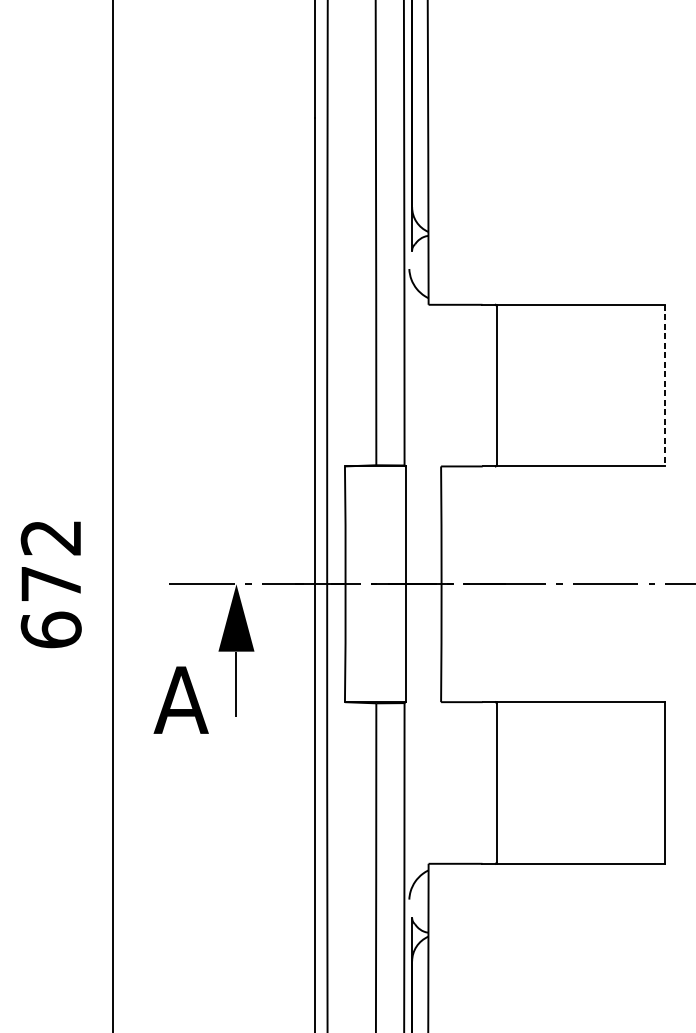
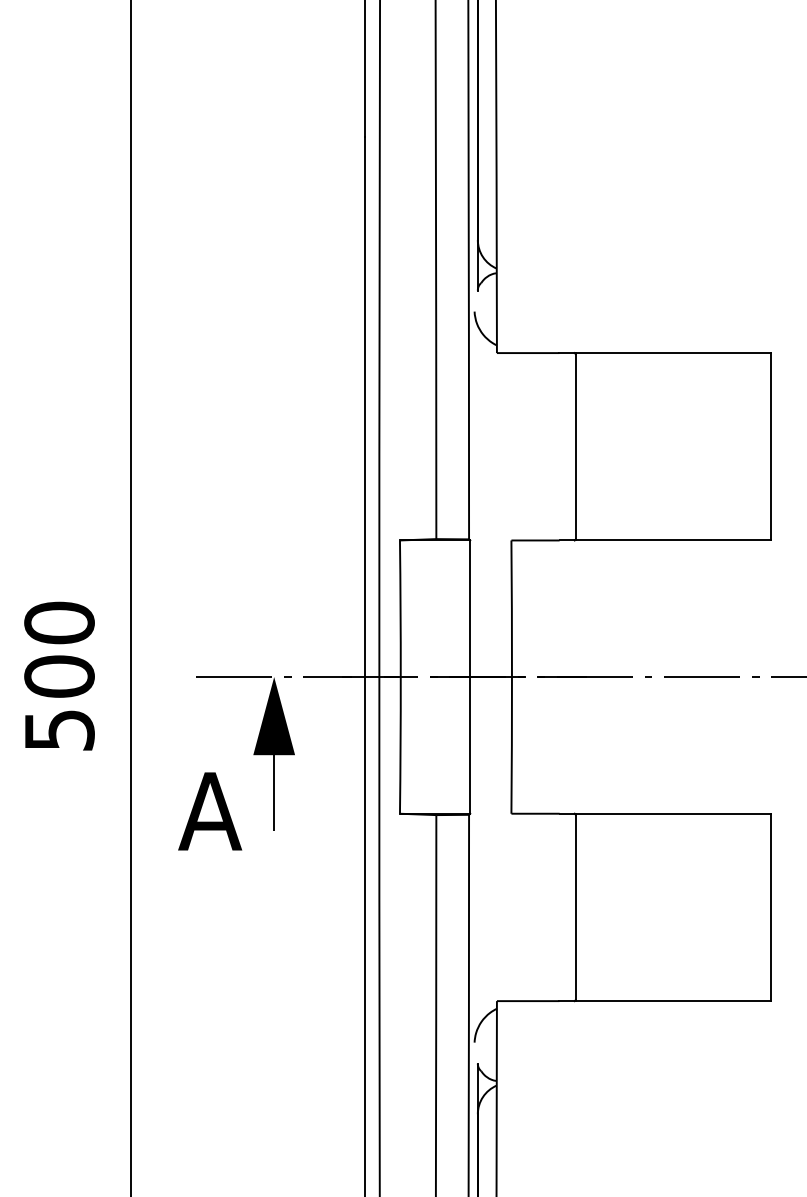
line: (664, 385) -> (770, 446), dashed -> solid
text: (51, 583) -> (59, 676), 672 -> 500

